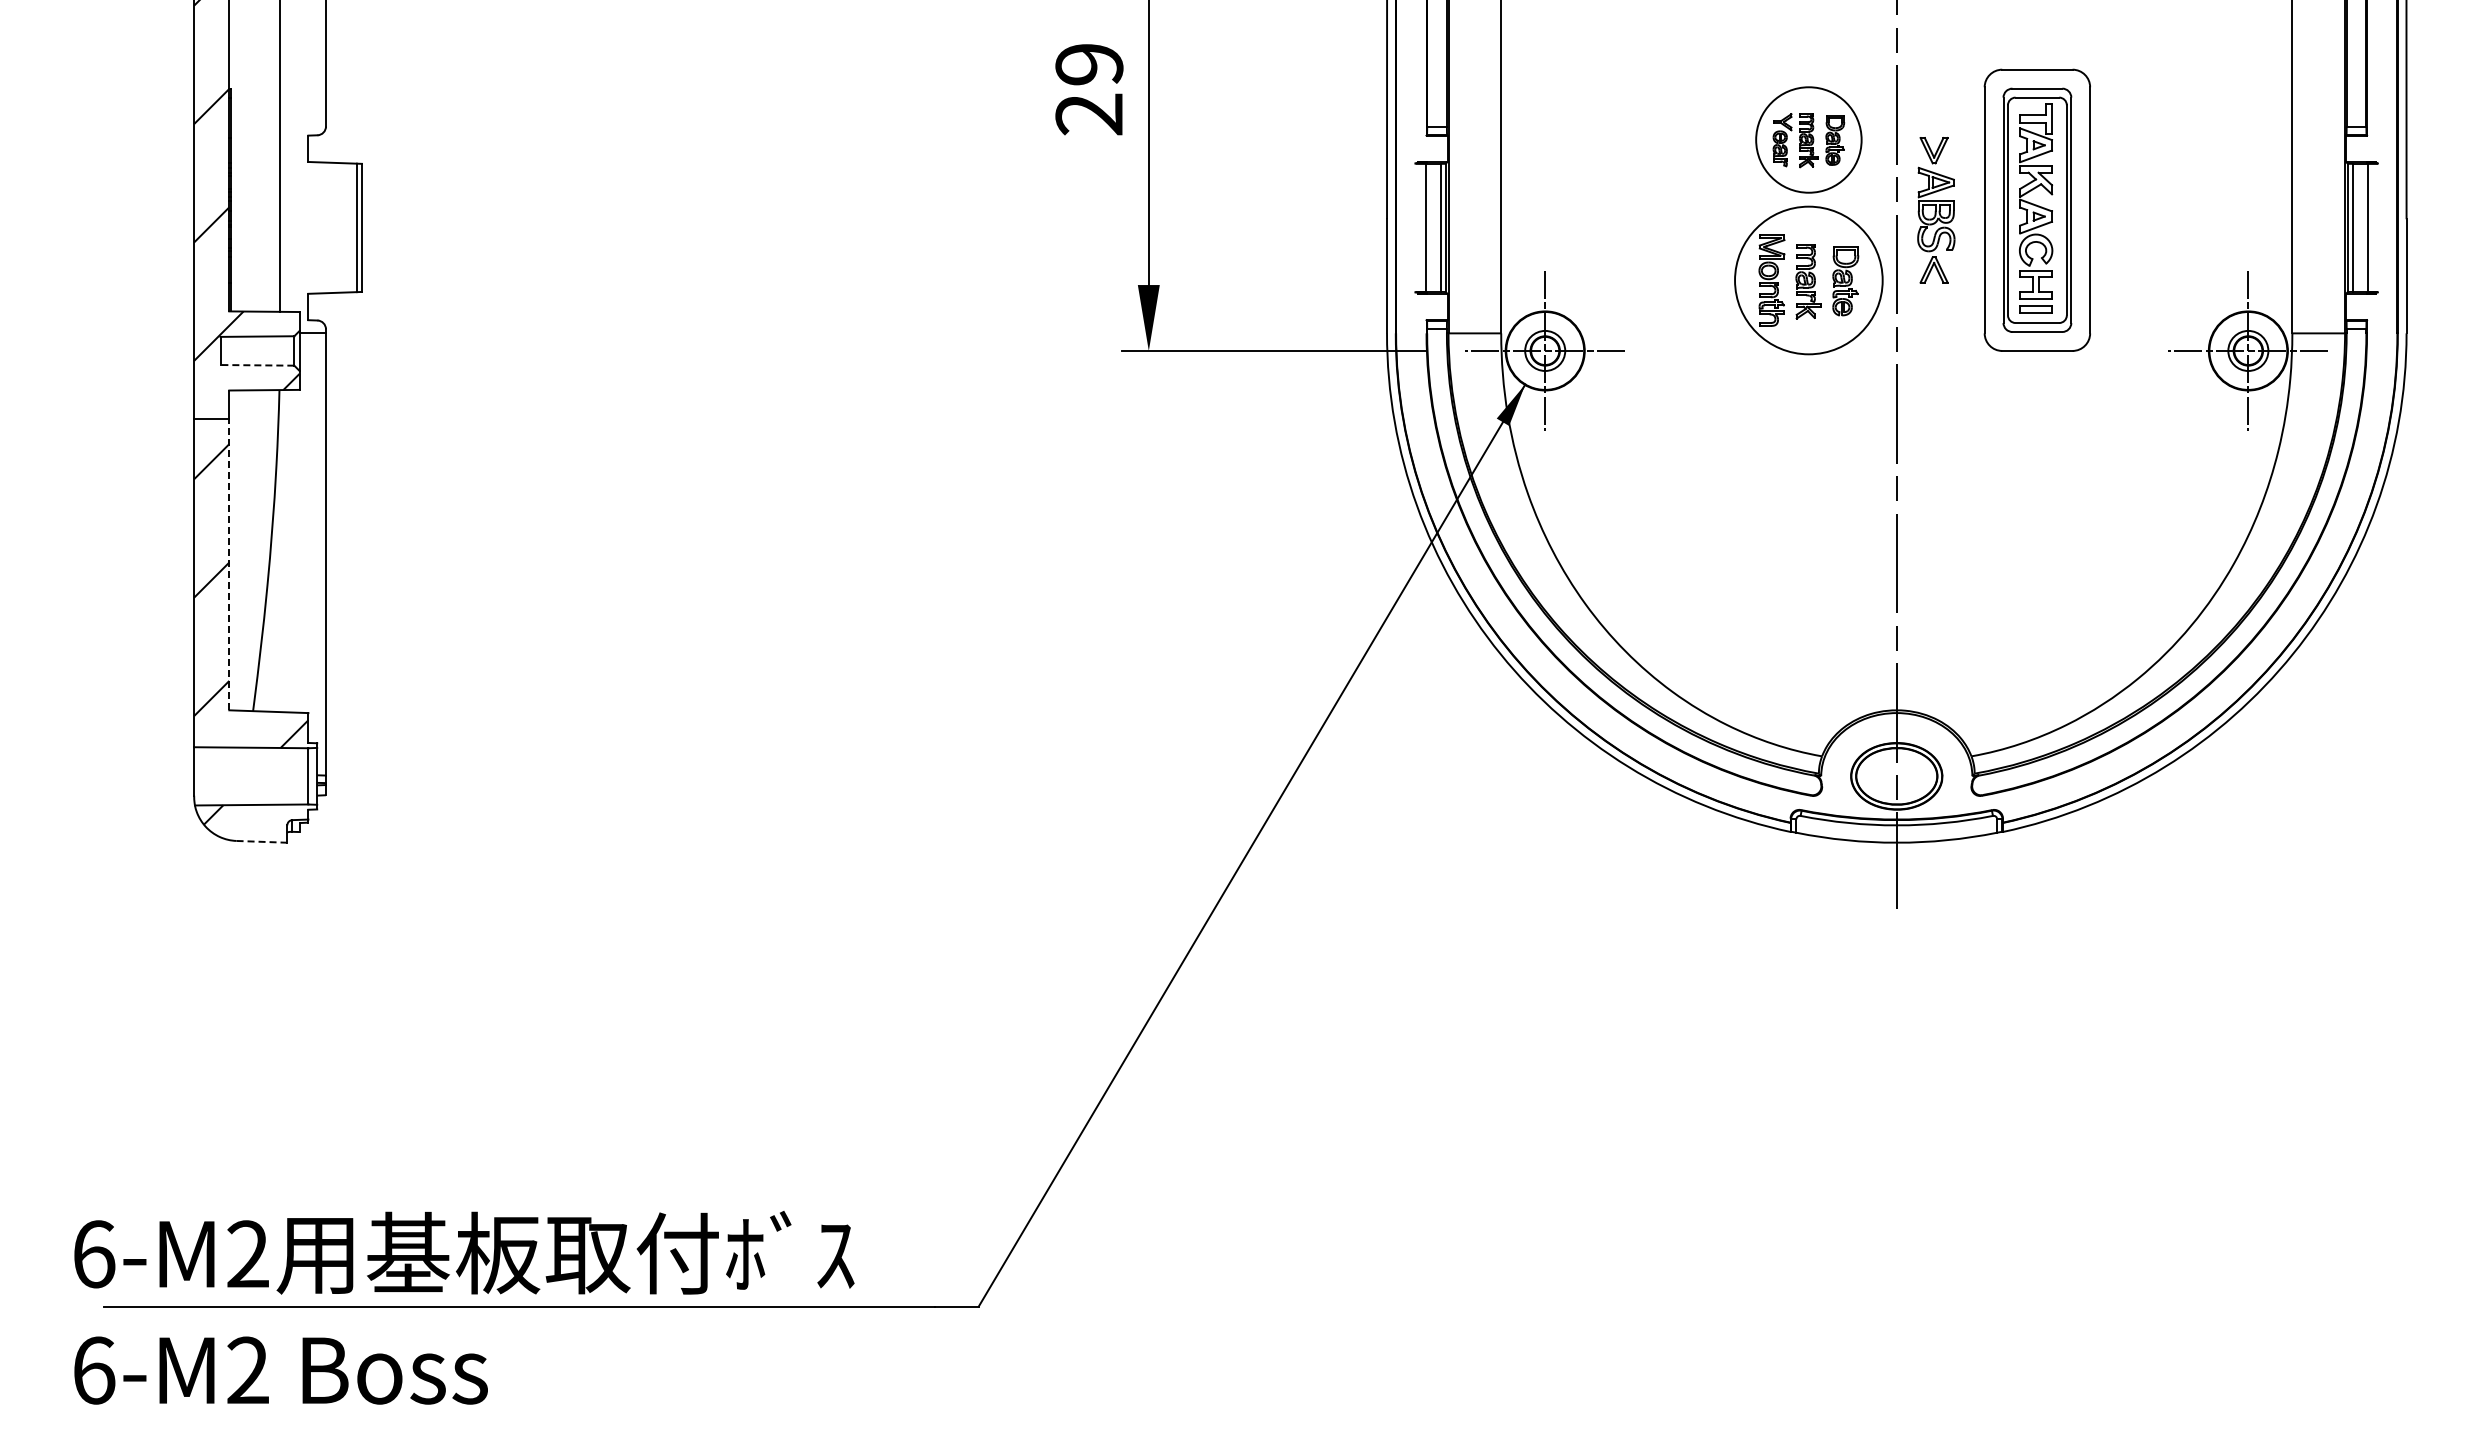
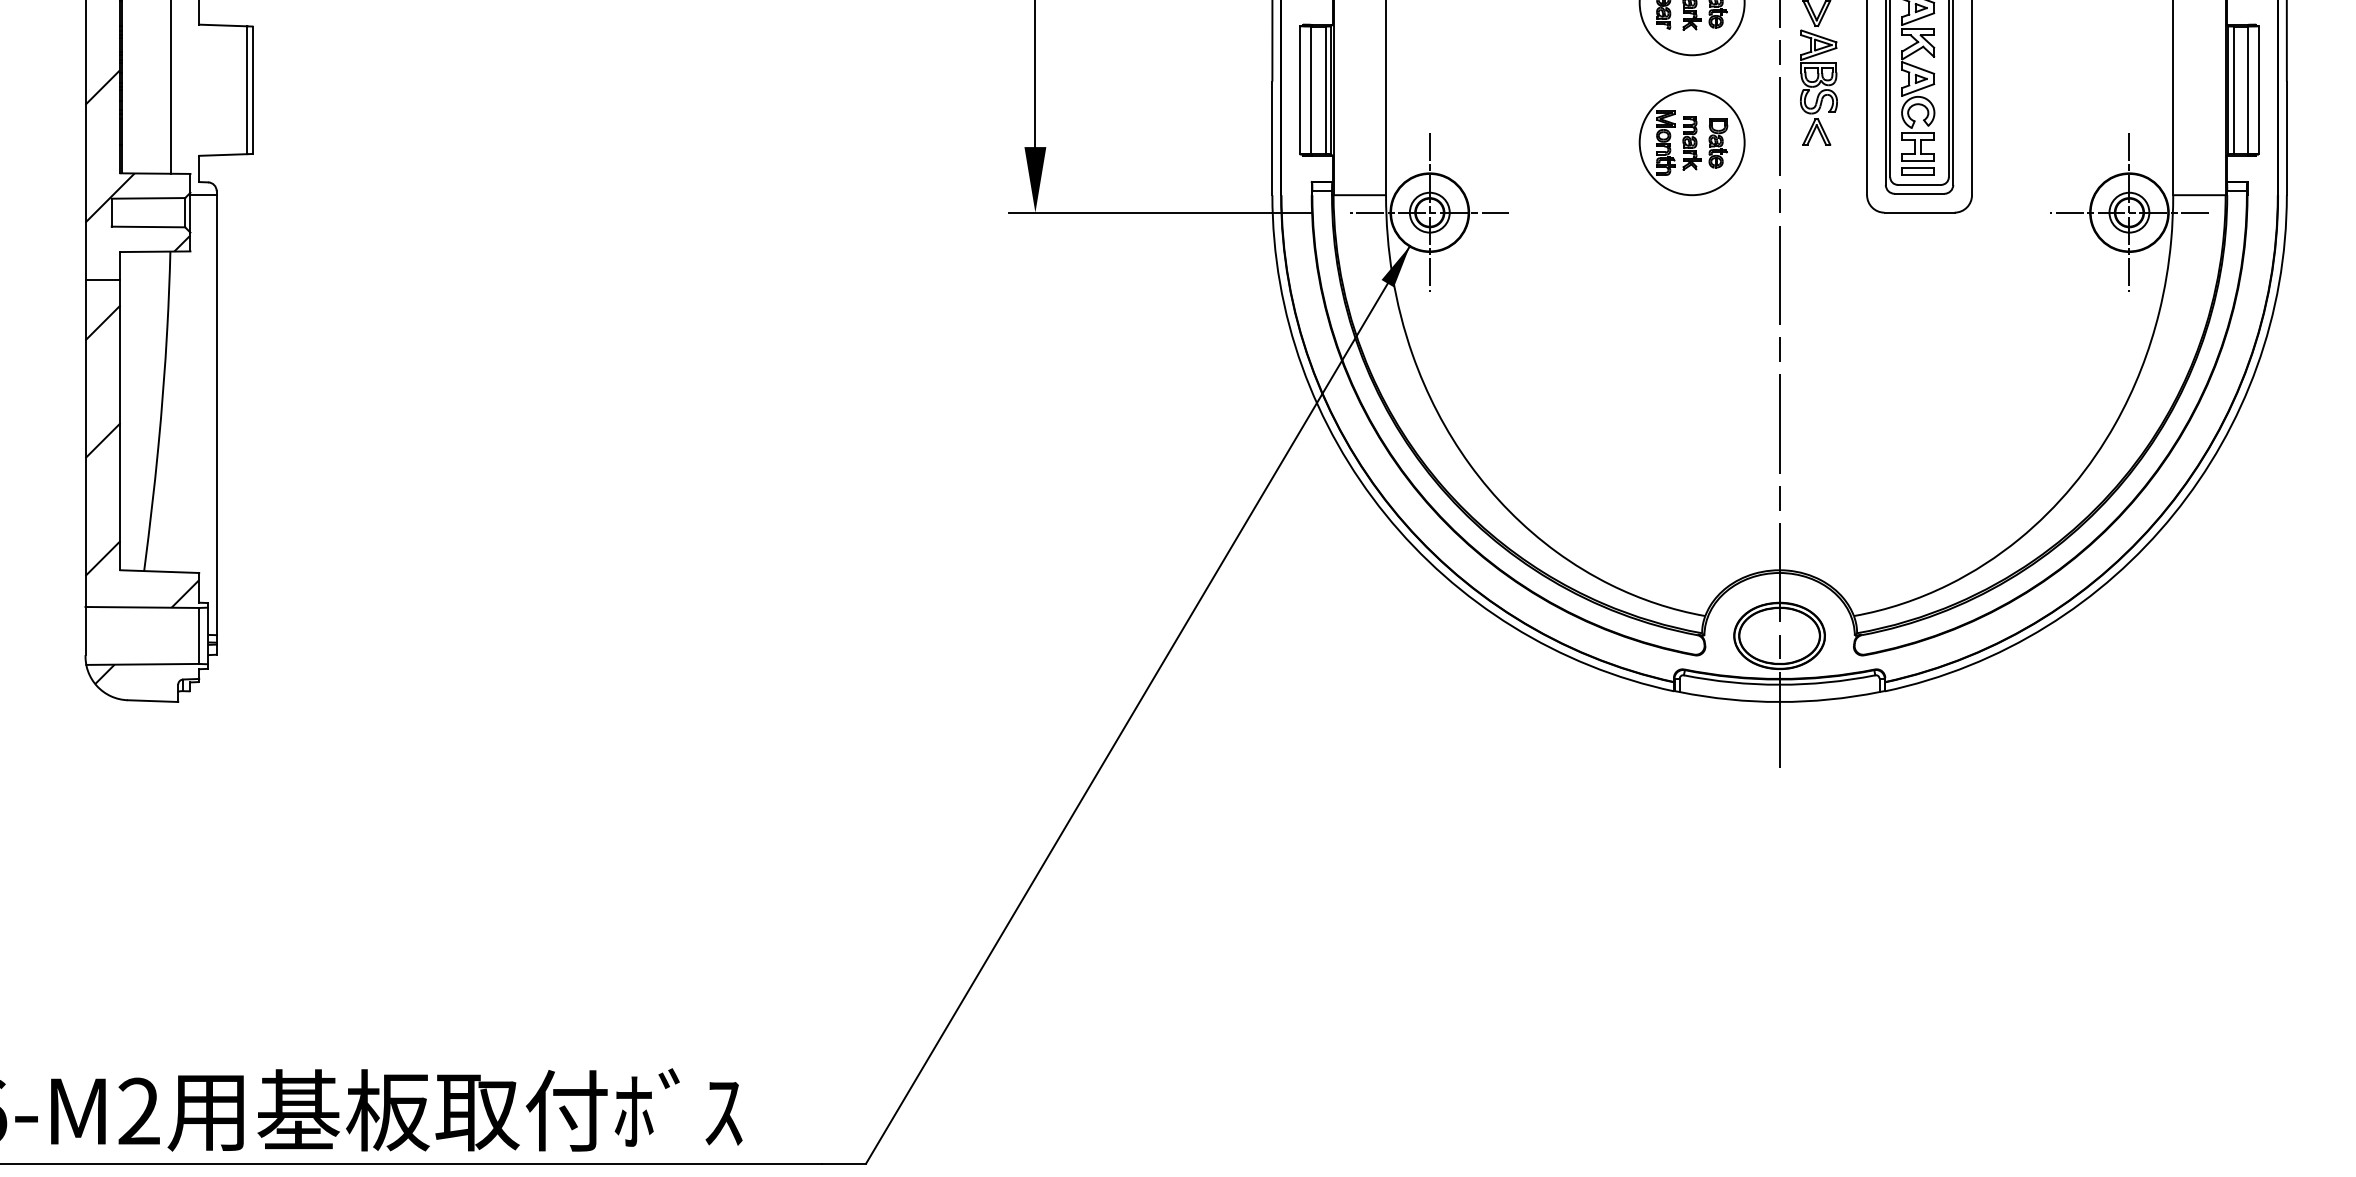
line: (1415, 227) -> (1300, 89), added
line: (2378, 227) -> (2258, 89), added
part: (1808, 280) -> (1691, 142), size x0.71
line: (257, 365) -> (148, 227), dashed -> solid
line: (229, 564) -> (120, 425), dashed -> solid
line: (262, 841) -> (153, 700), dashed -> solid

